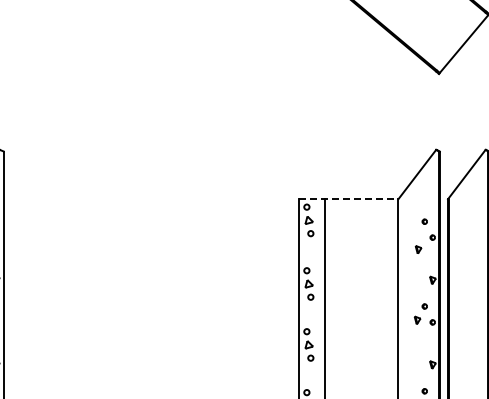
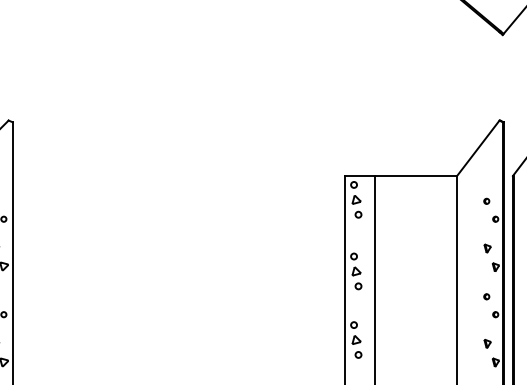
line: (348, 199) -> (400, 176), dashed -> solid
part: (418, 249) -> (487, 248), moved
part: (417, 319) -> (487, 342), moved

